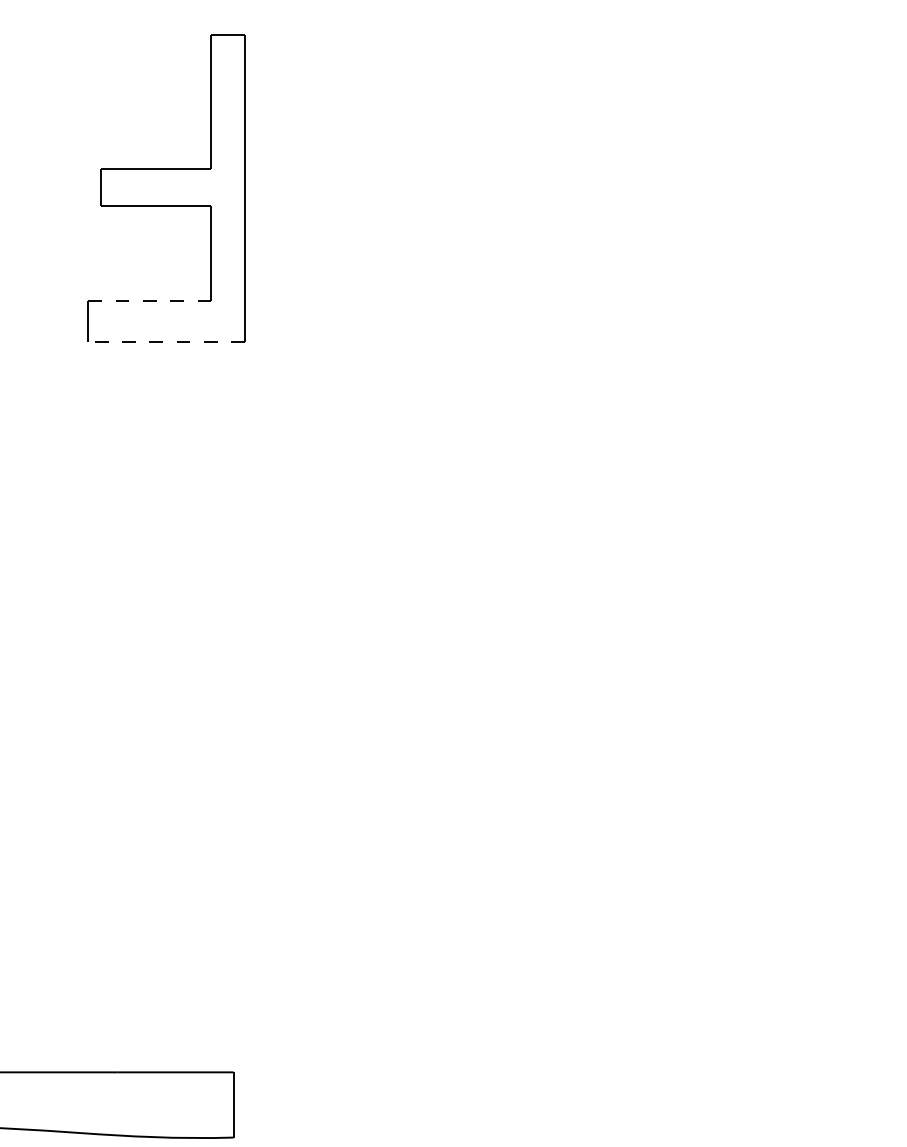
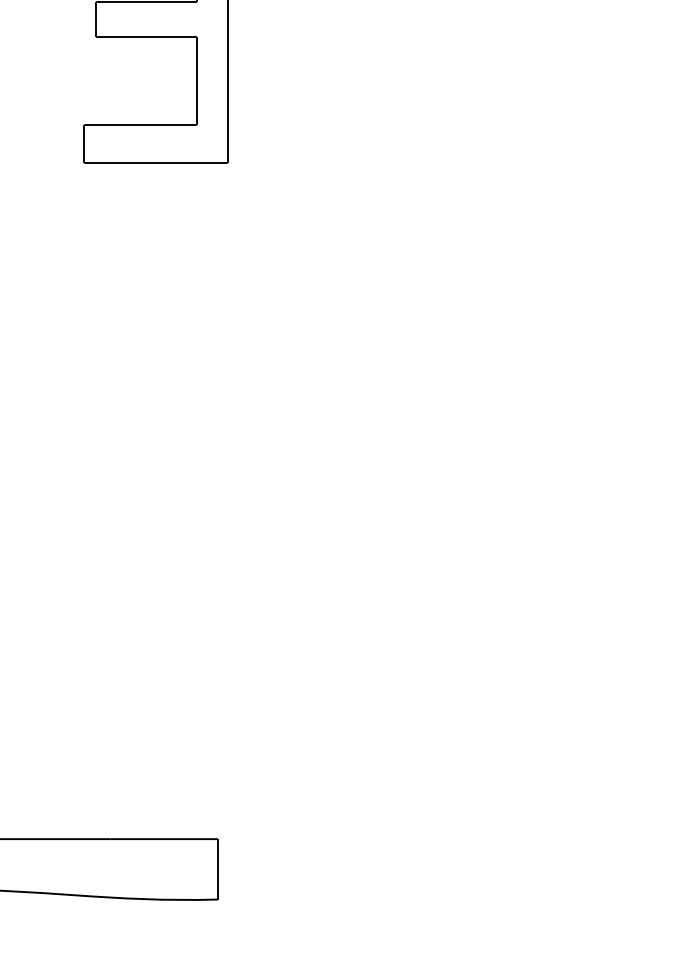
line: (150, 300) -> (140, 124), dashed -> solid
line: (166, 341) -> (155, 162), dashed -> solid

